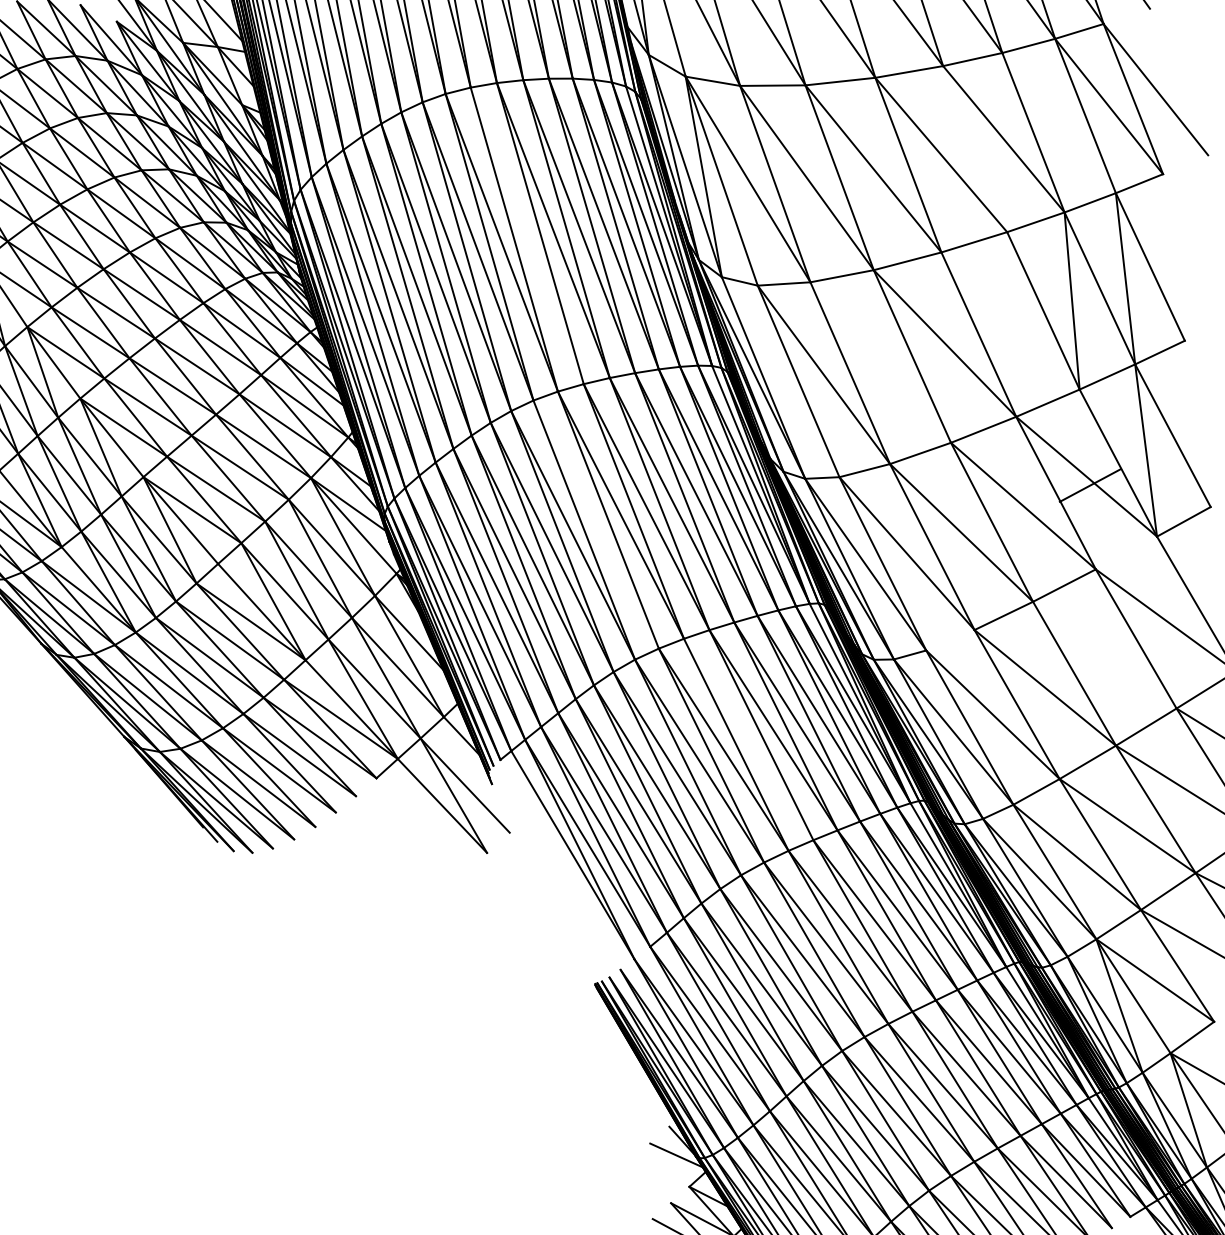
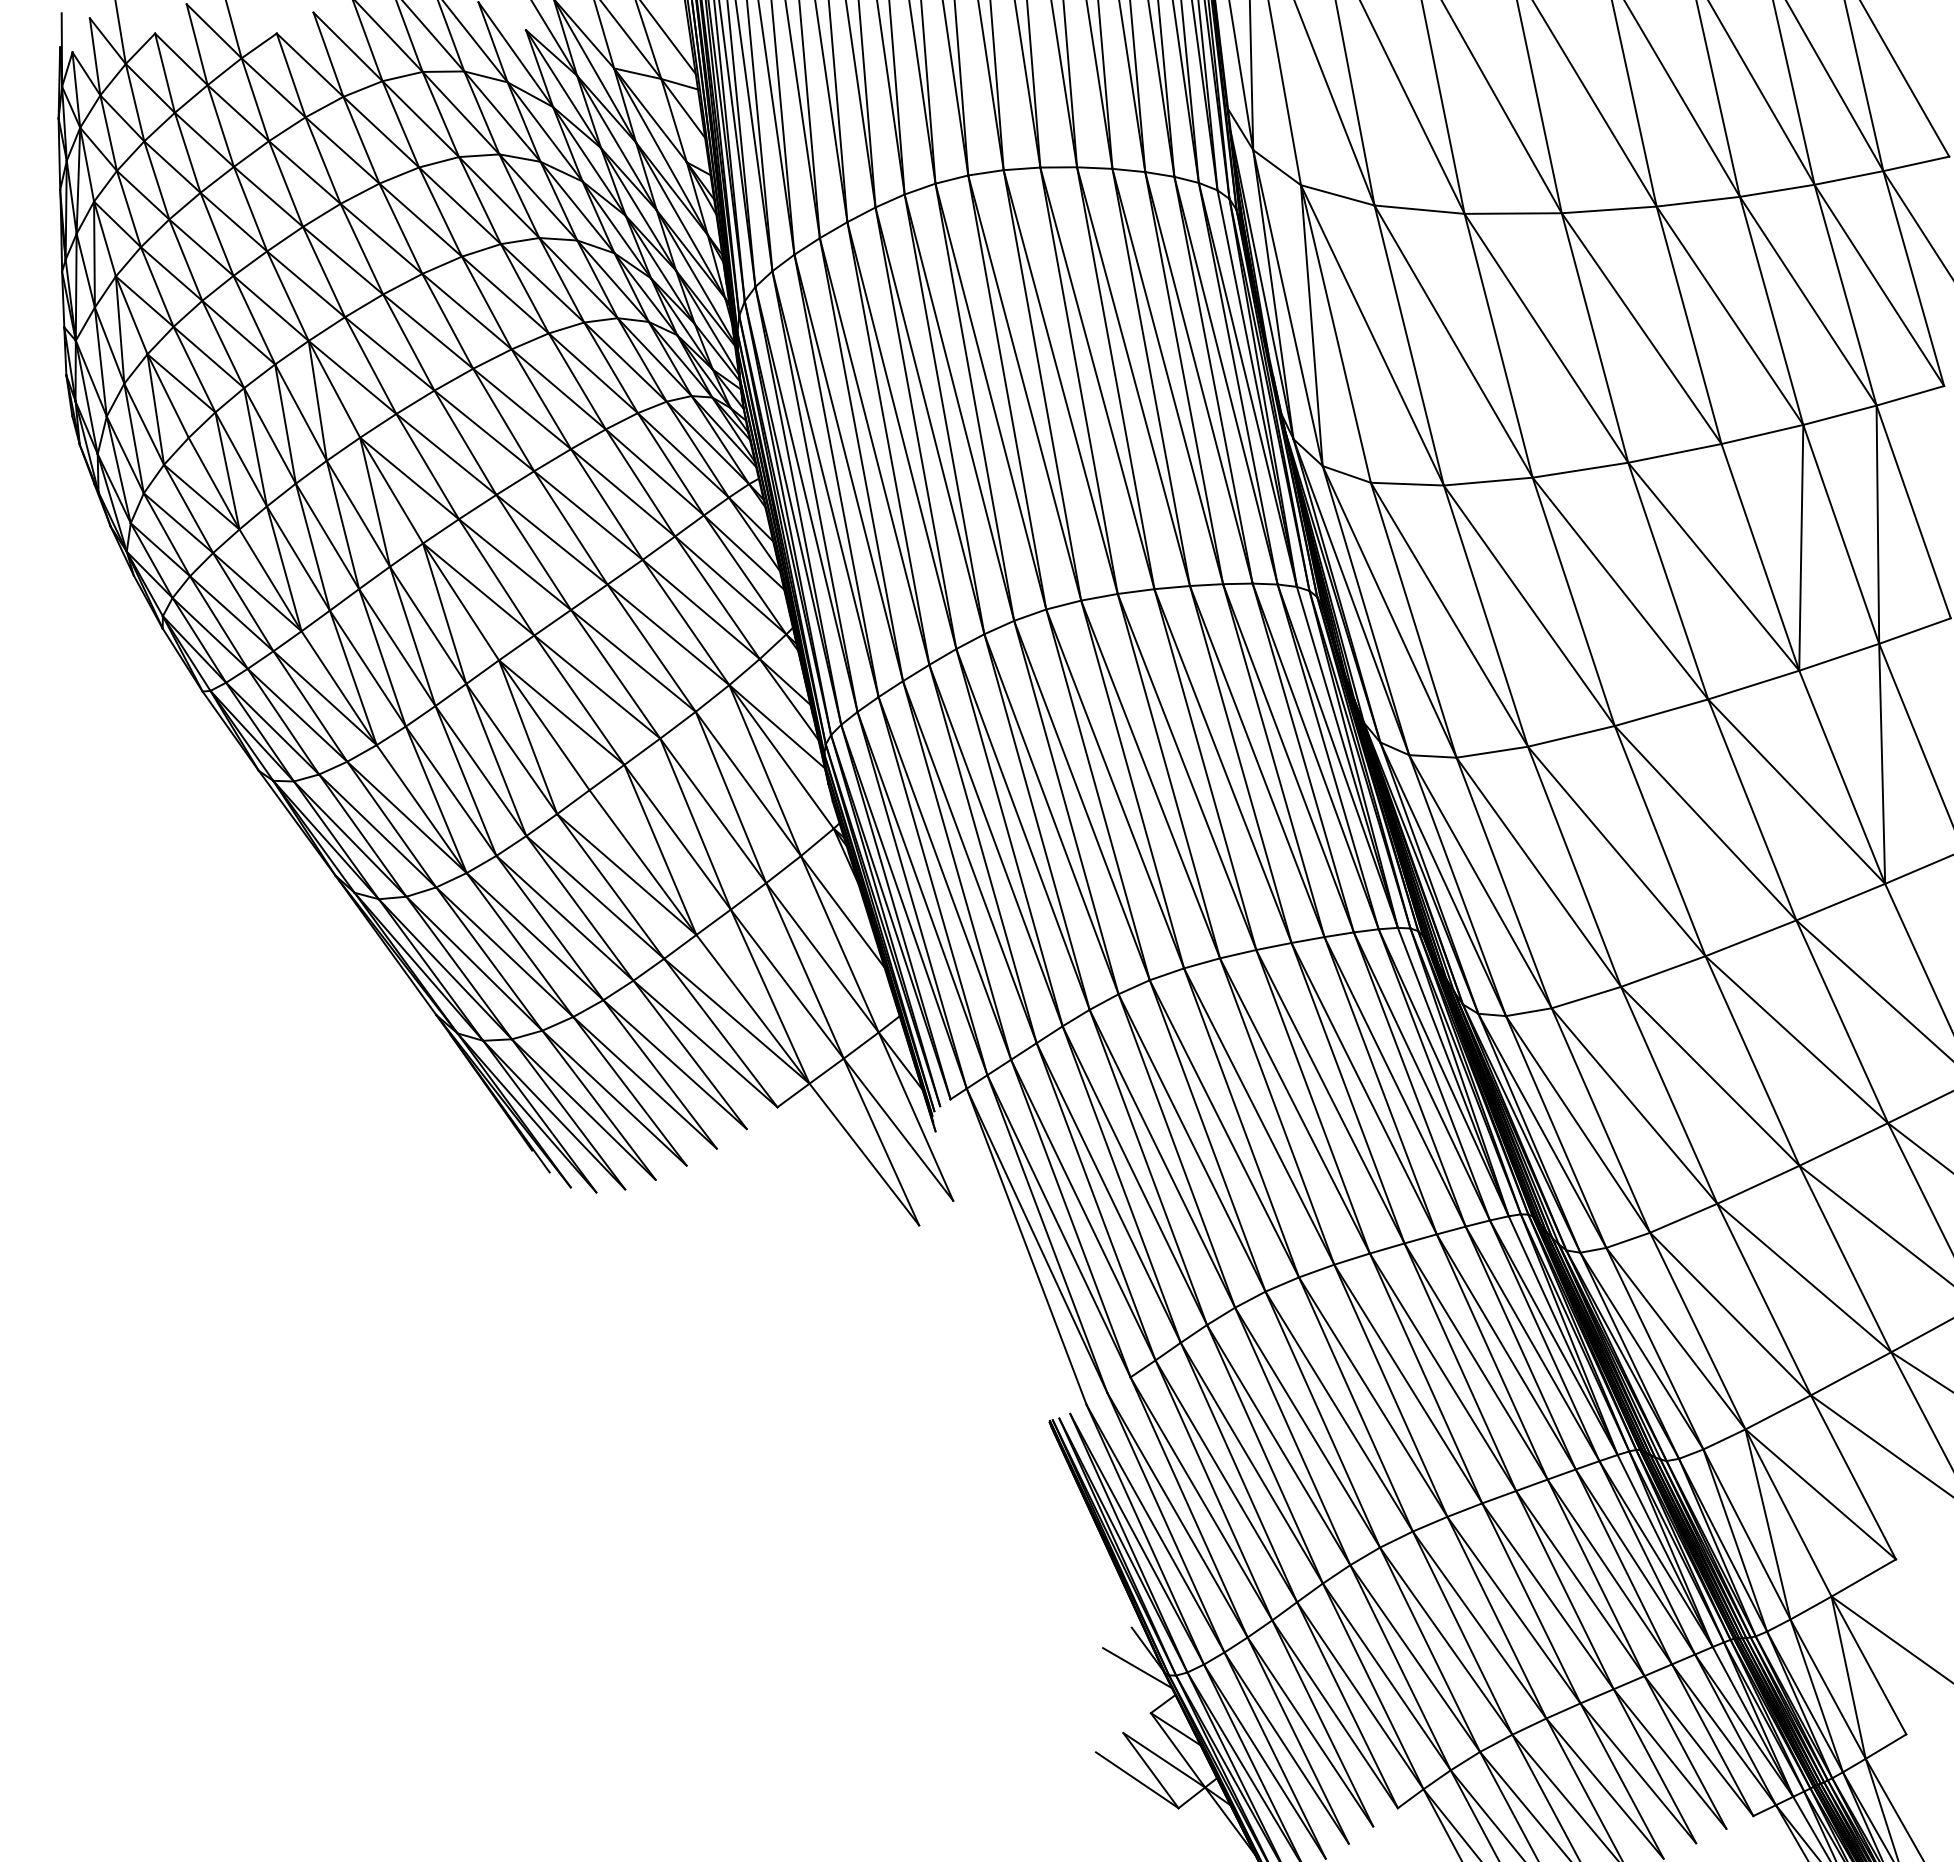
line: (1126, 16) -> (1916, 163), added
line: (1058, 122) -> (1807, 300), added
line: (974, 149) -> (1688, 325), added
line: (527, 235) -> (1060, 381), added
line: (1010, 320) -> (1713, 566), added
line: (880, 362) -> (1528, 605), added
line: (780, 376) -> (1389, 611), added
line: (1090, 484) -> (1840, 901), moved
line: (596, 524) -> (1115, 788), added
line: (950, 640) -> (1586, 997), added
line: (1104, 655) -> (1796, 1039), added
line: (748, 739) -> (1294, 1105), added
line: (476, 774) -> (915, 1116), added
line: (565, 860) -> (1026, 1246), added

